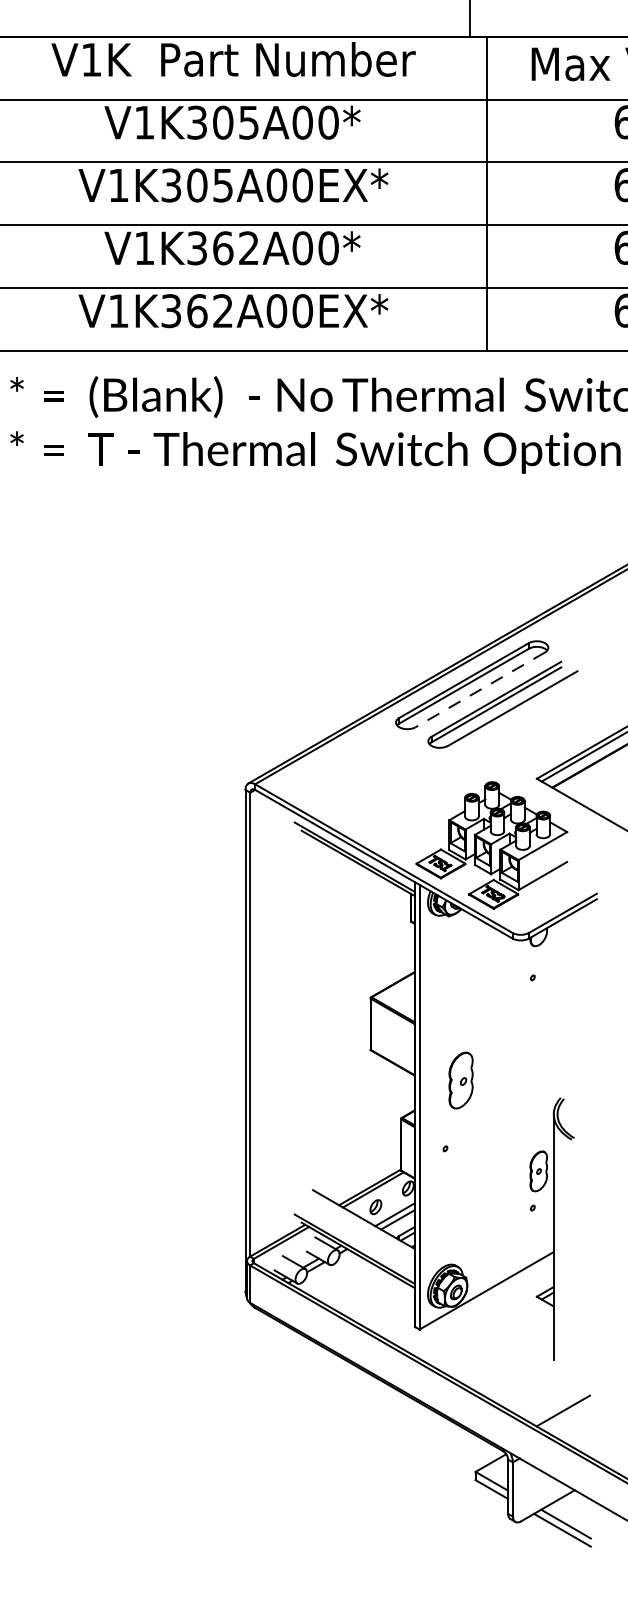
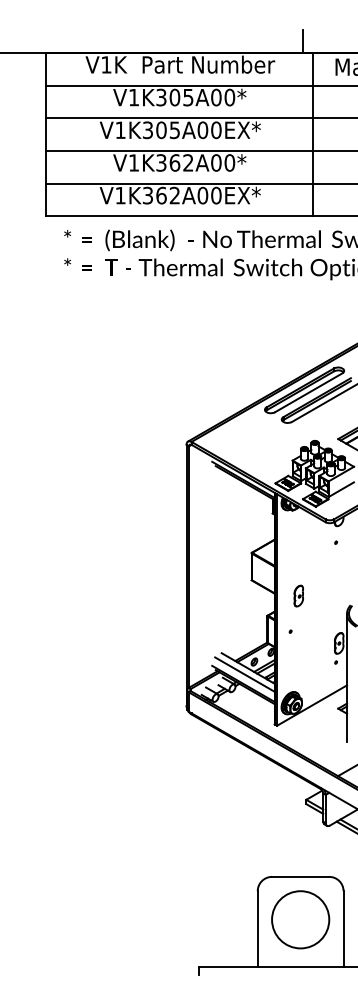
line: (479, 689) -> (308, 392), dashed -> solid
part: (460, 1079) -> (298, 595), size x0.71
line: (356, 1231) -> (244, 674), added

